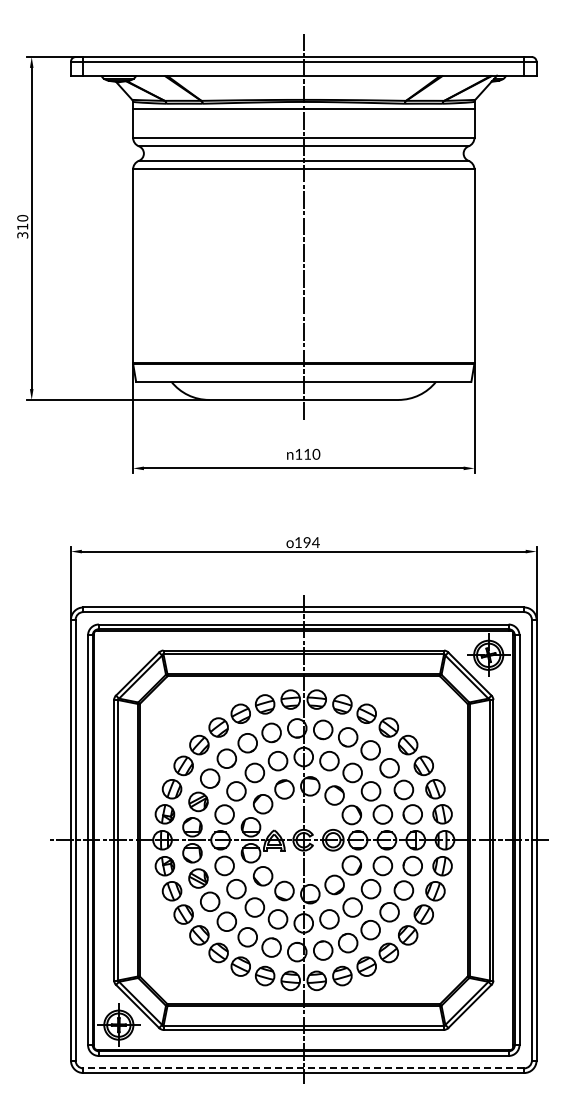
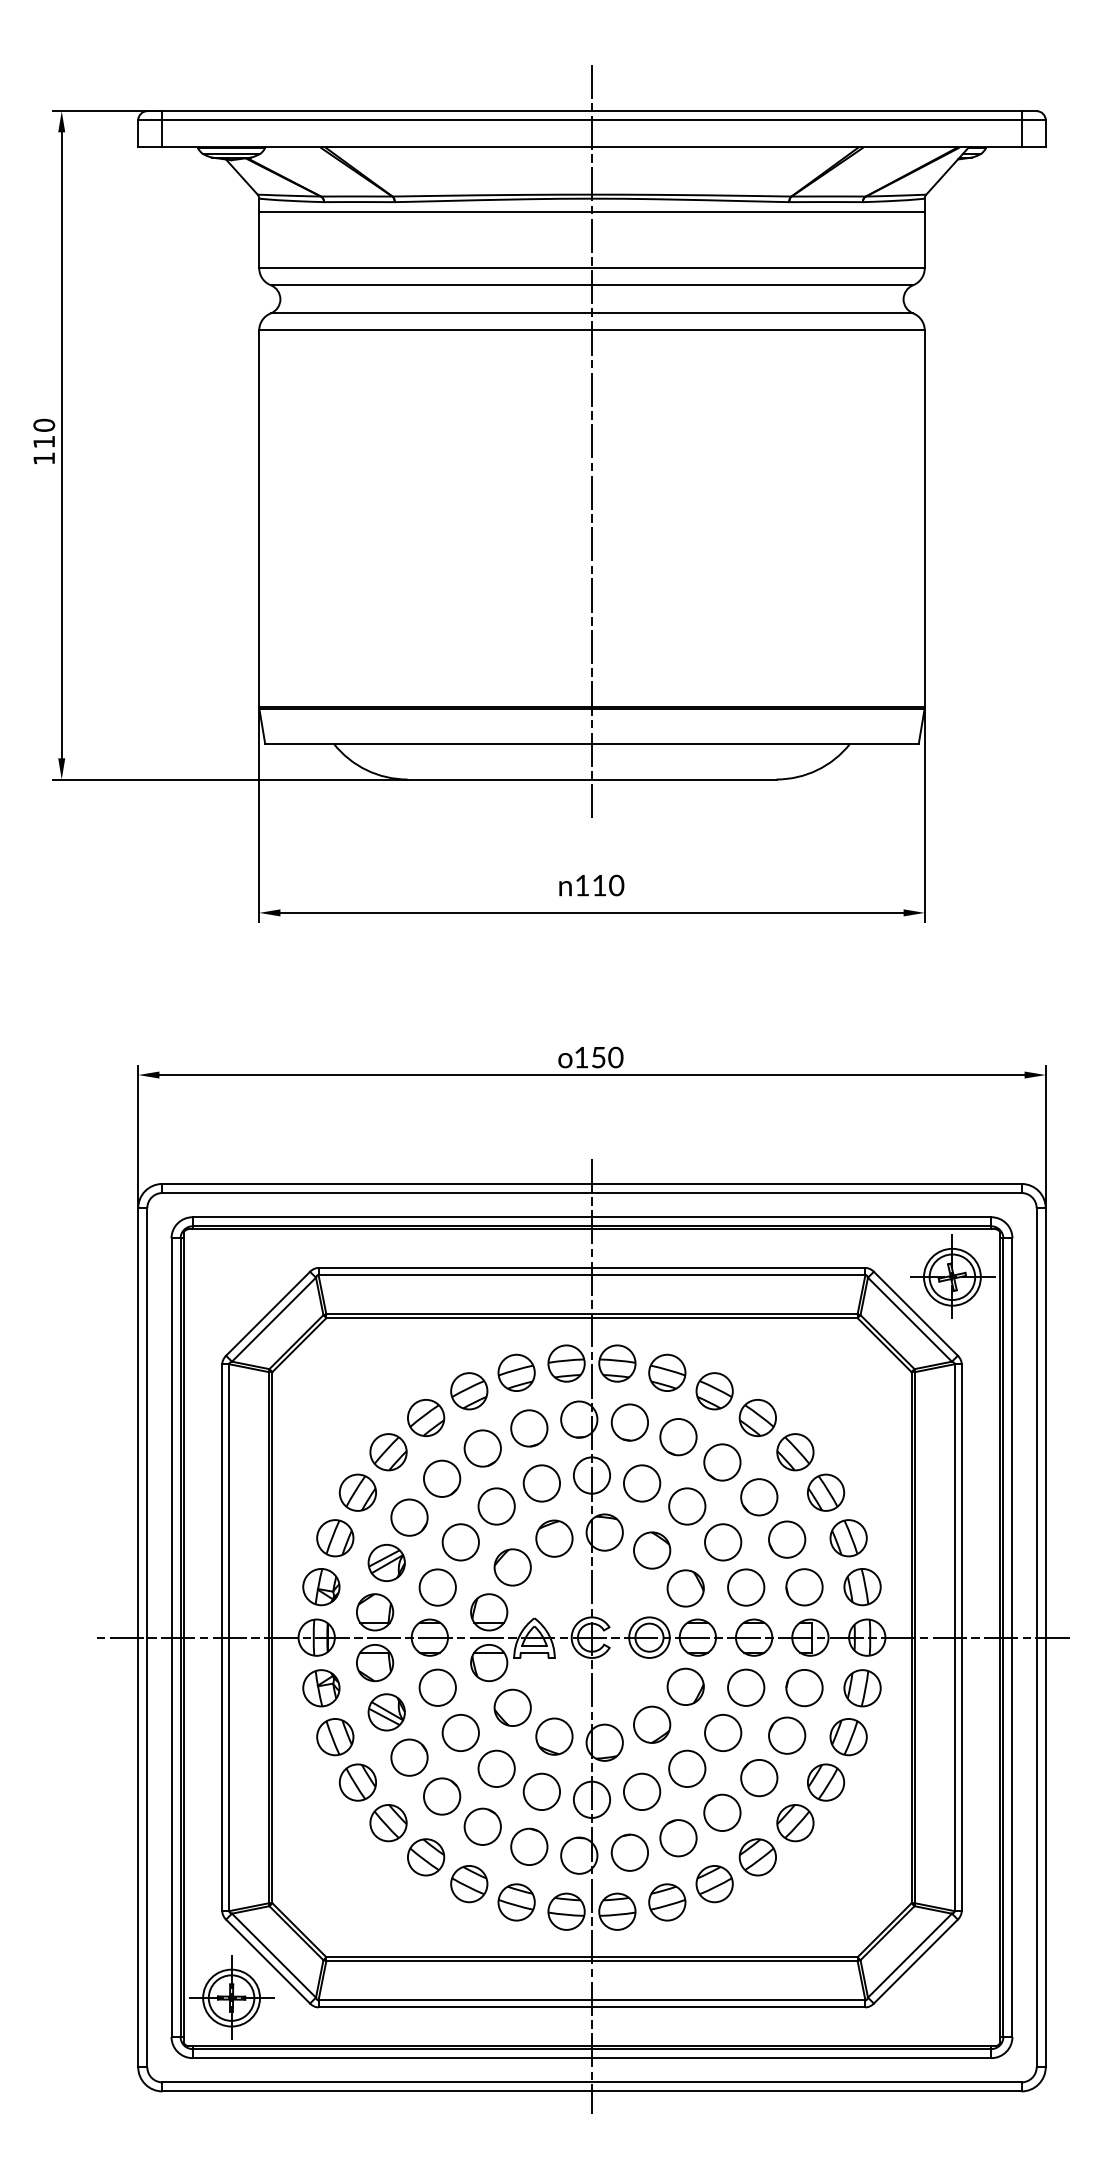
text: (22, 235) -> (43, 458), 310 -> 110
text: (311, 542) -> (607, 1057), 194 -> 150
line: (303, 1068) -> (591, 2082), dashed -> solid

